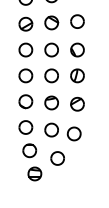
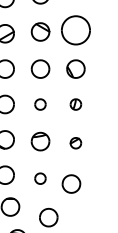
part: (77, 21) -> (75, 30), size x1.6
part: (51, 75) -> (40, 103), size x0.6
part: (77, 75) -> (75, 103), size x0.6
part: (77, 103) -> (75, 142), size x0.6
part: (51, 129) -> (40, 177), size x0.6

